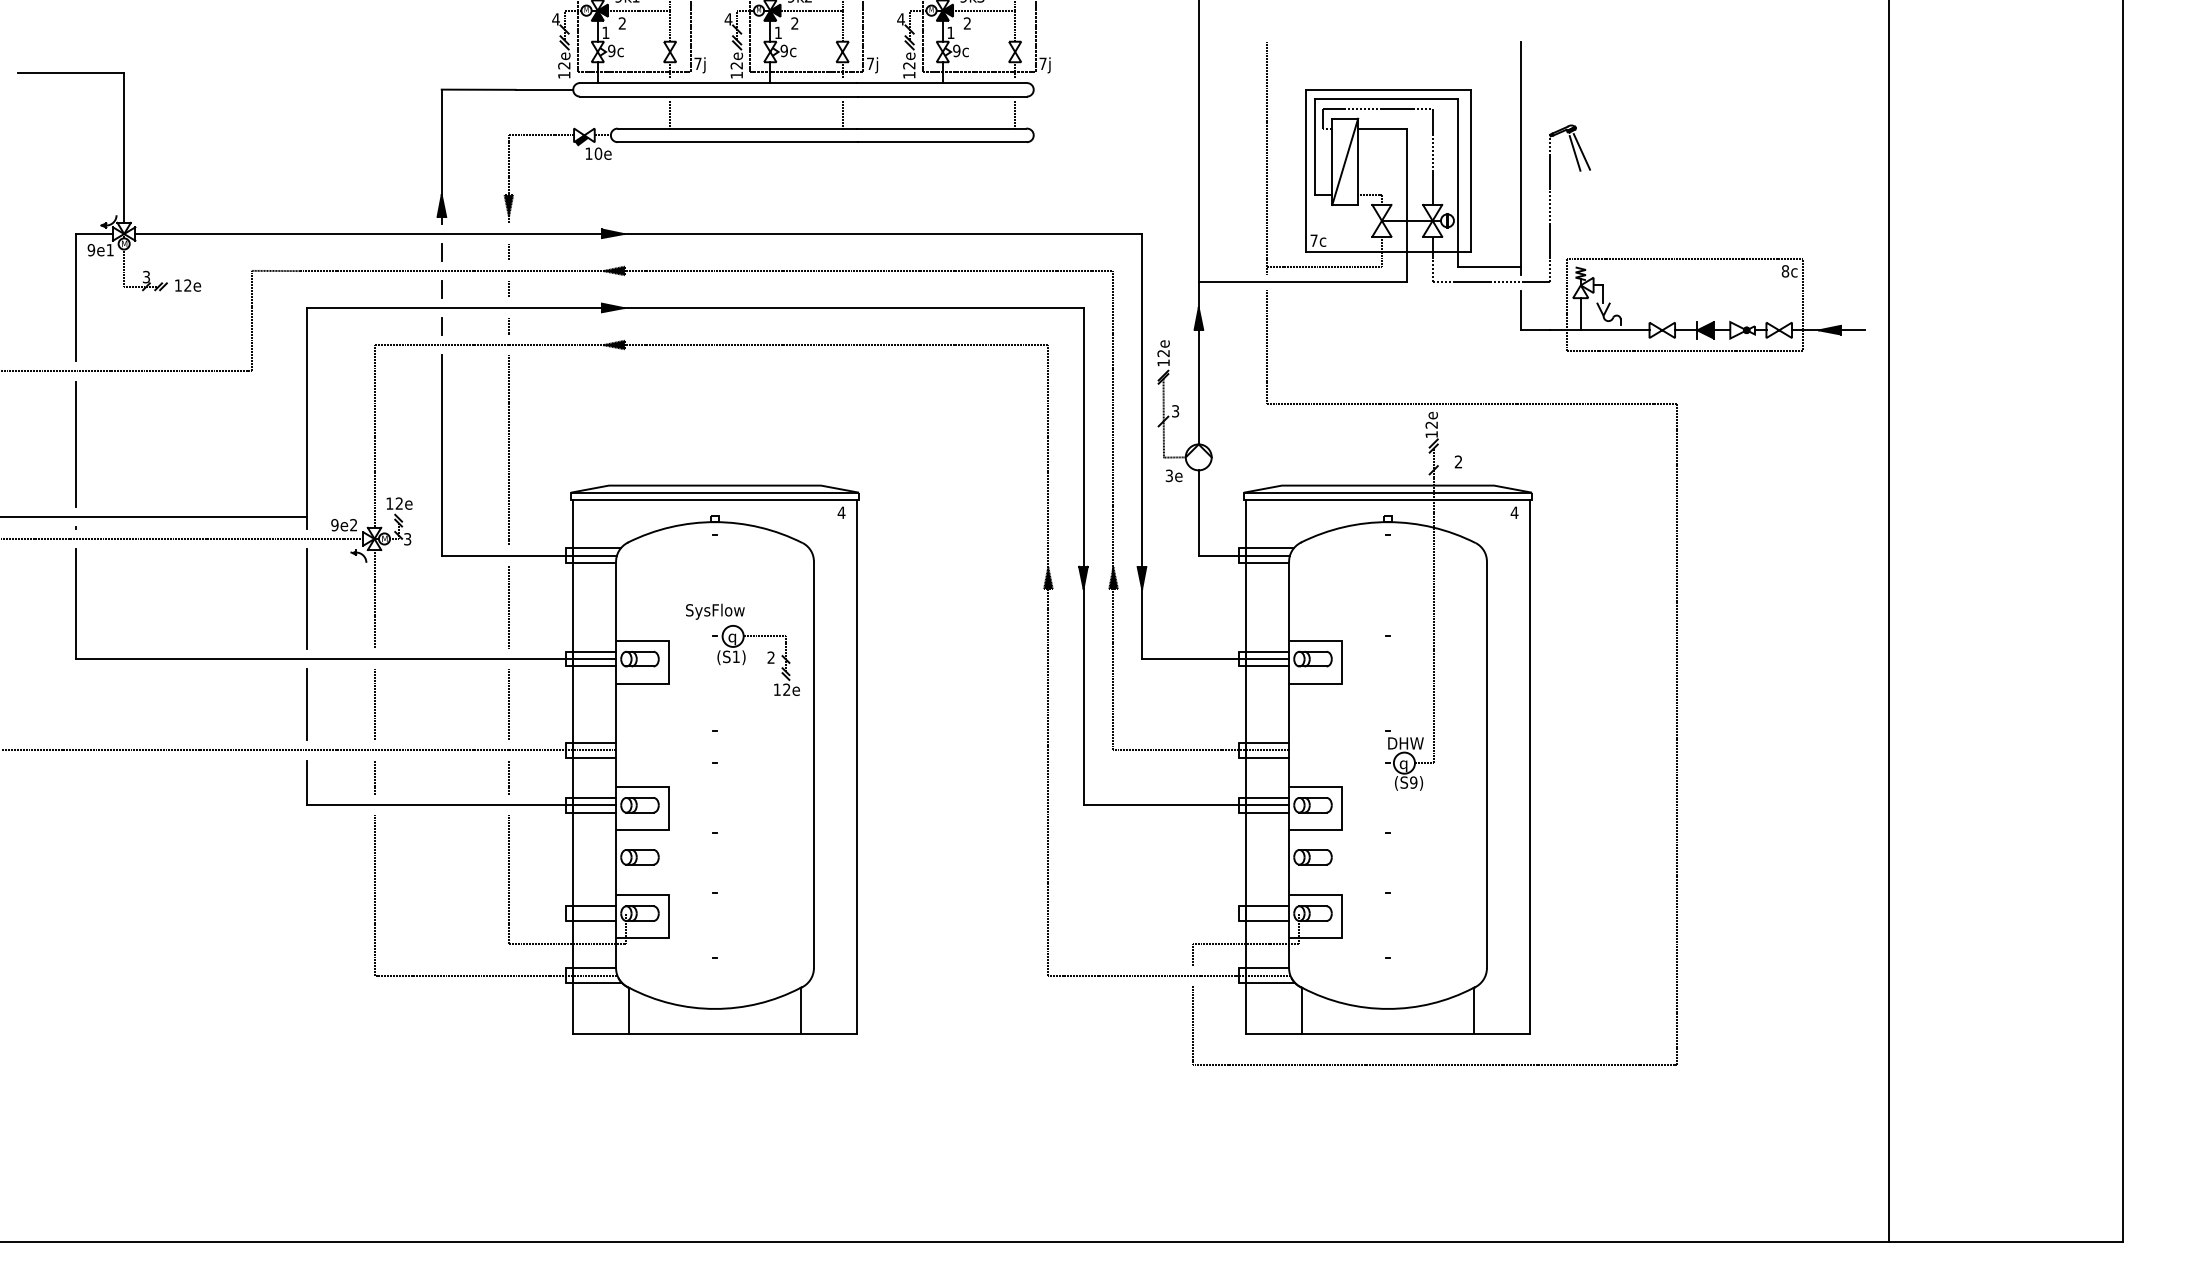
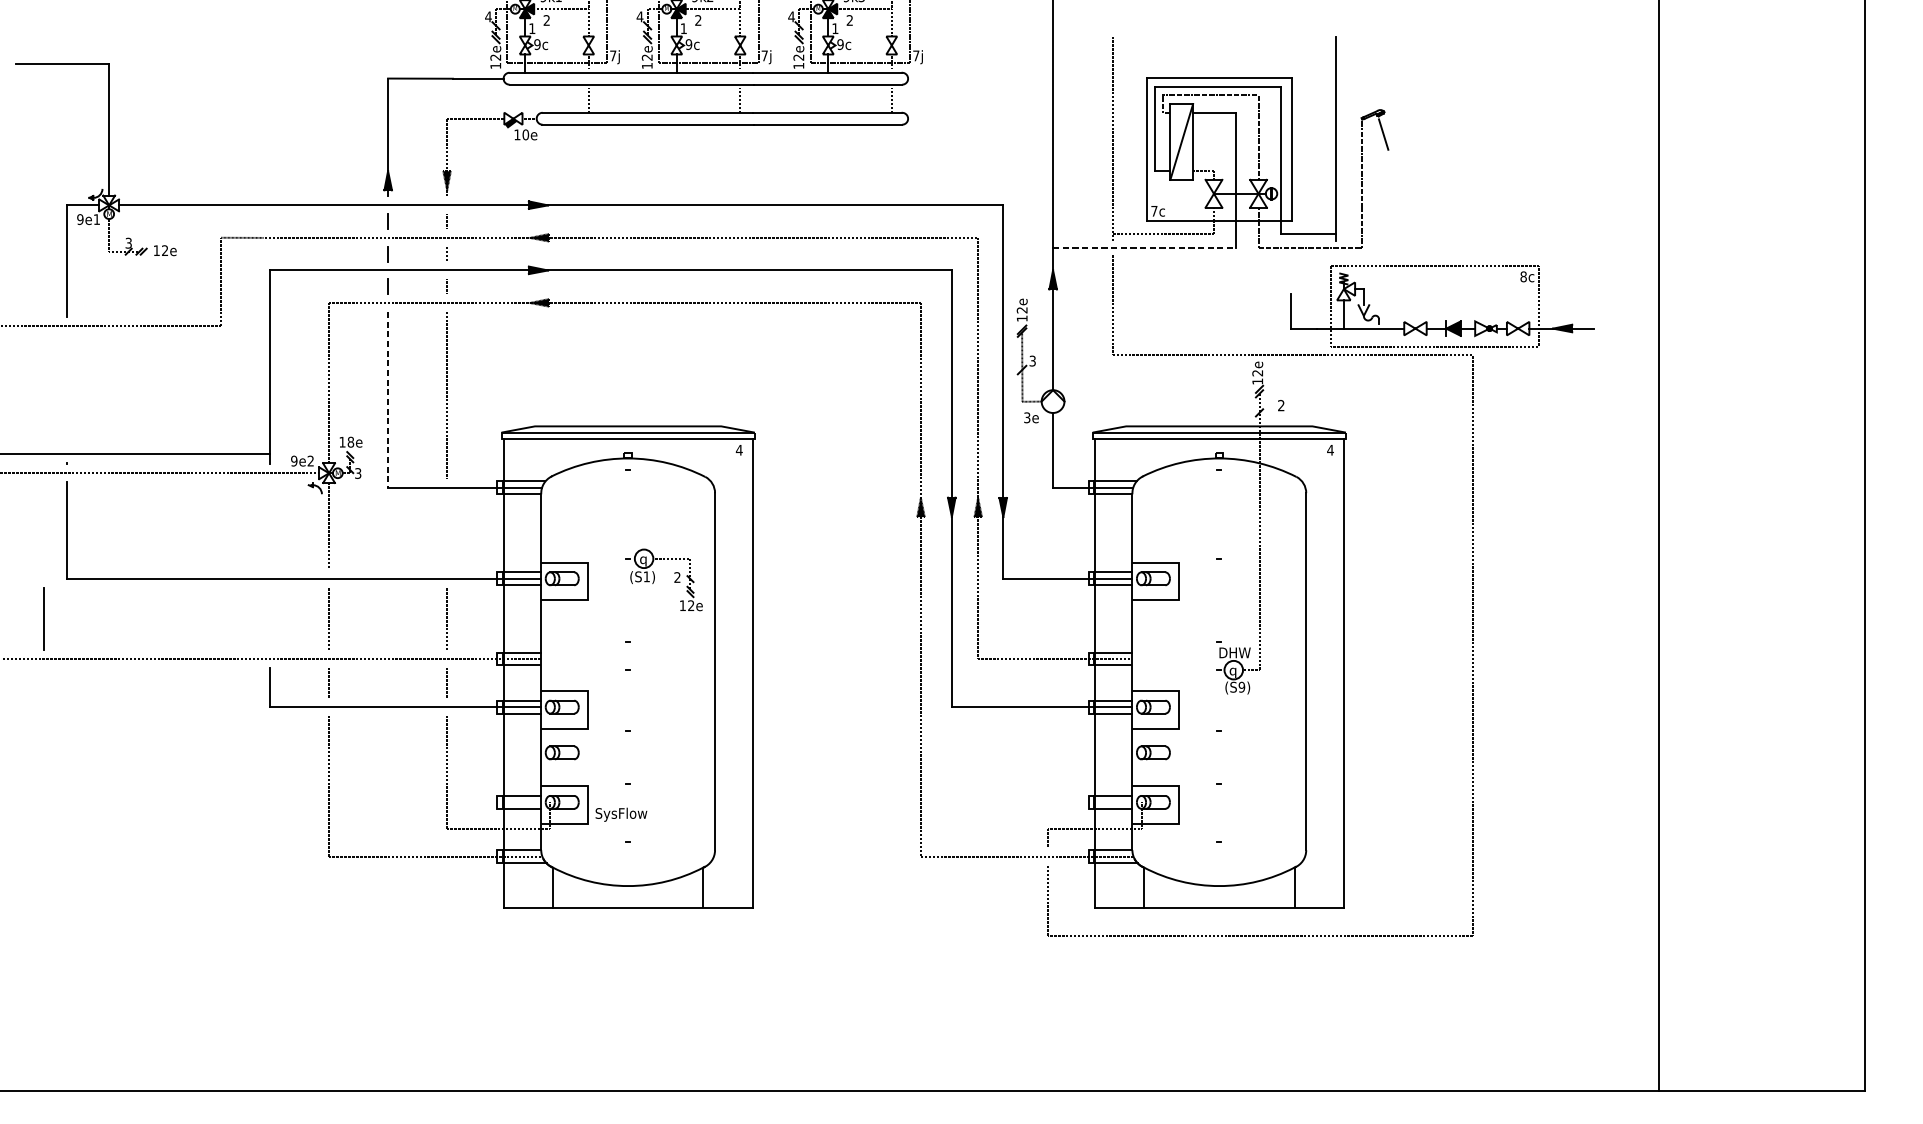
line: (1581, 151) -> (1389, 132), removed
line: (1303, 282) -> (1145, 247), solid -> dashed
part: (1696, 321) -> (1445, 320), moved
line: (75, 444) -> (66, 390), removed
line: (441, 455) -> (387, 399), solid -> dashed
text: (399, 503) -> (351, 442), 12e -> 18e
line: (307, 598) -> (270, 525), removed
line: (508, 607) -> (446, 533), removed
text: (715, 611) -> (621, 814), moved
line: (306, 704) -> (42, 618), moved

